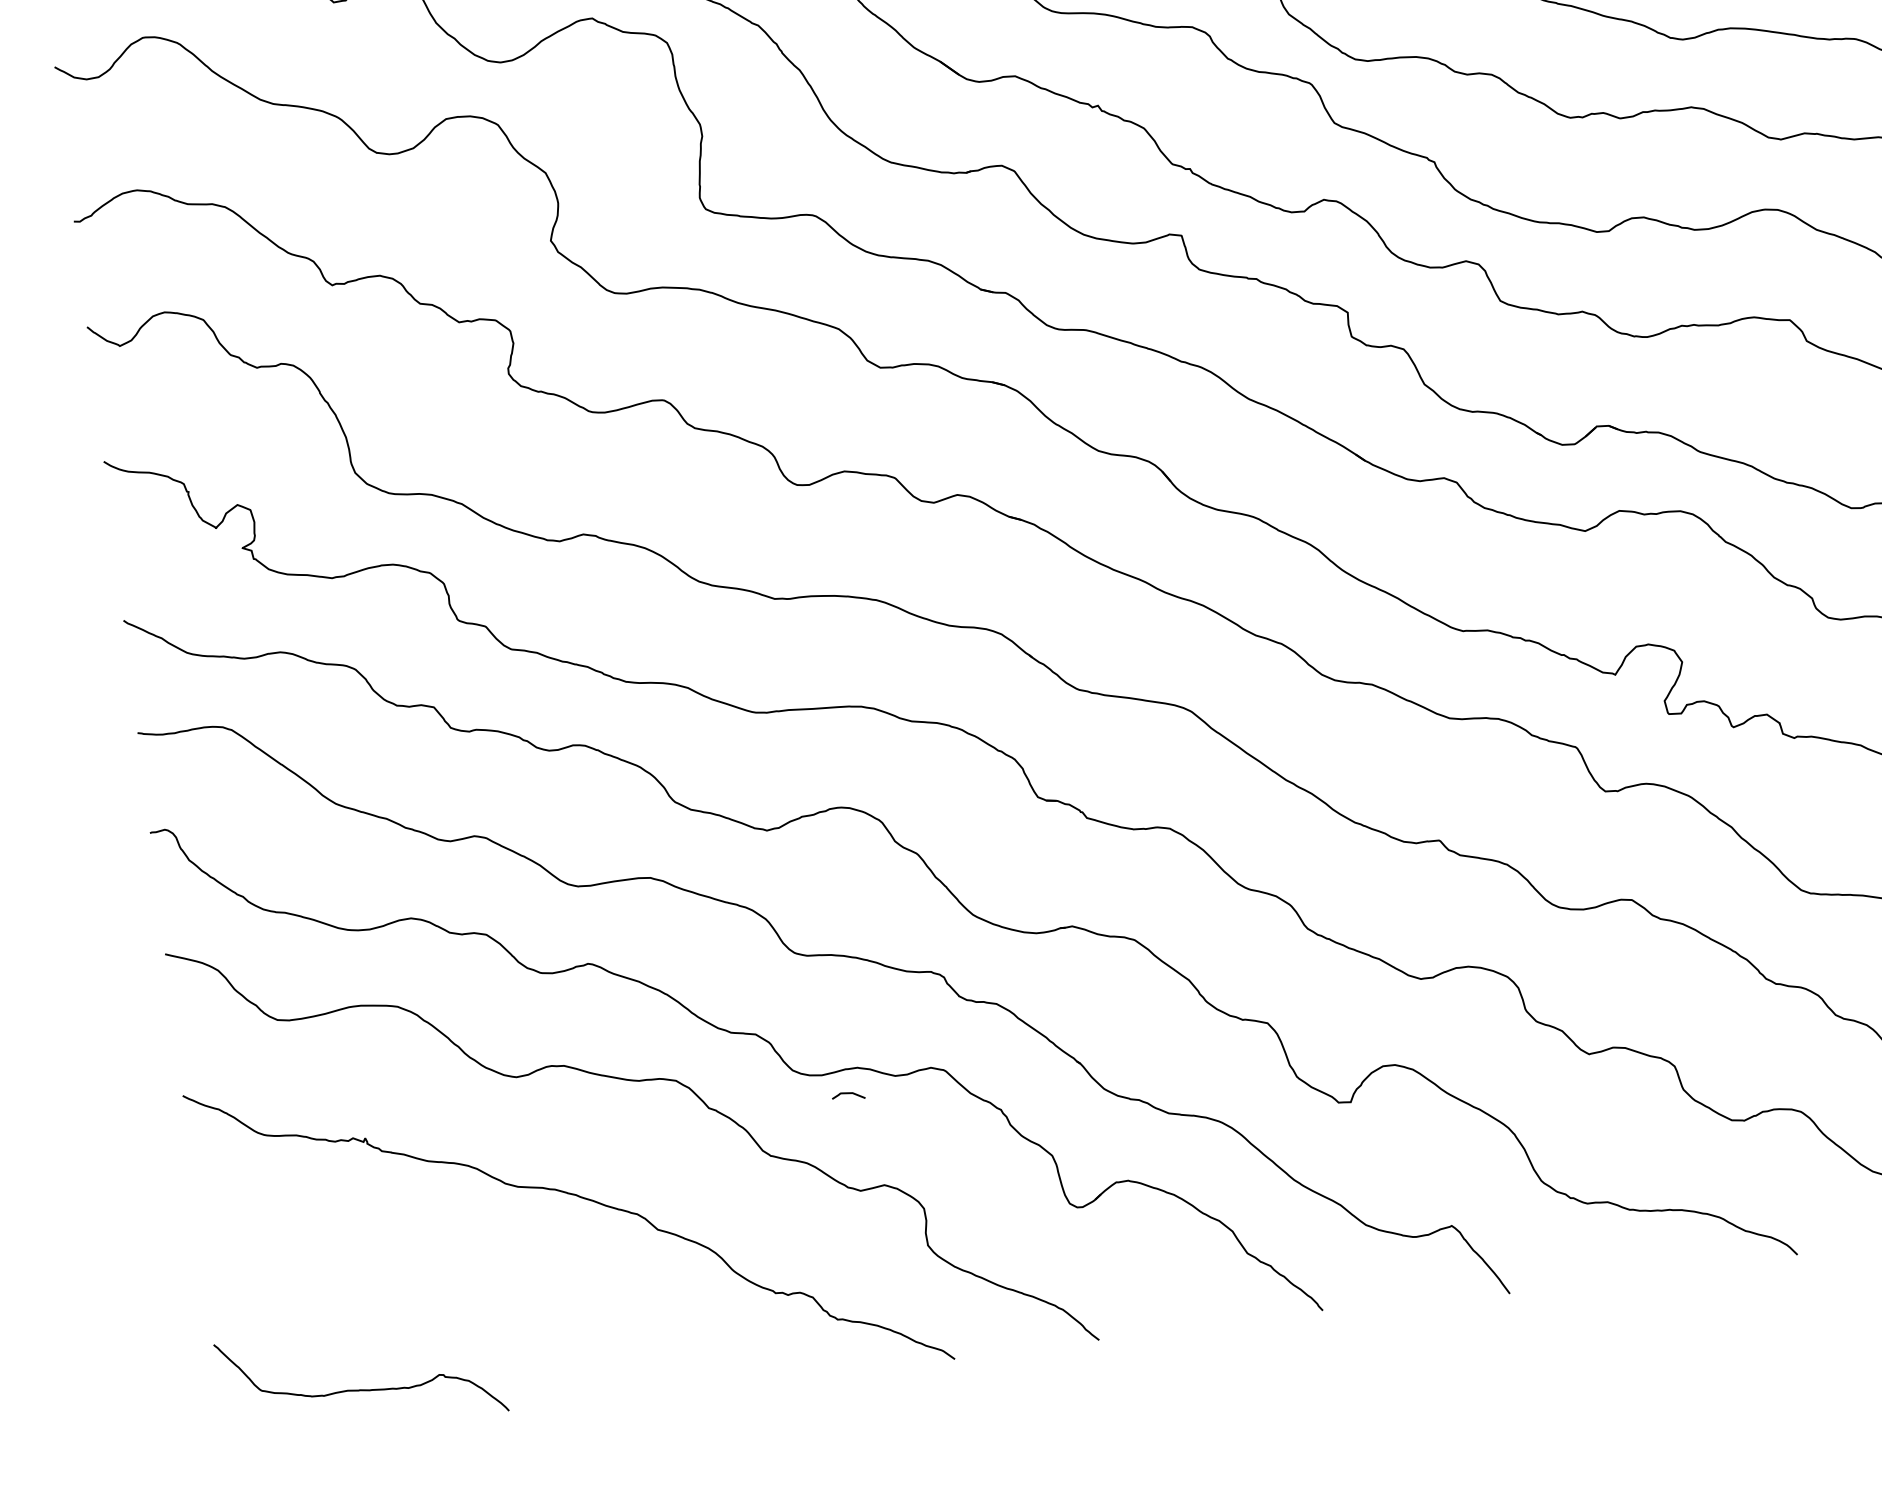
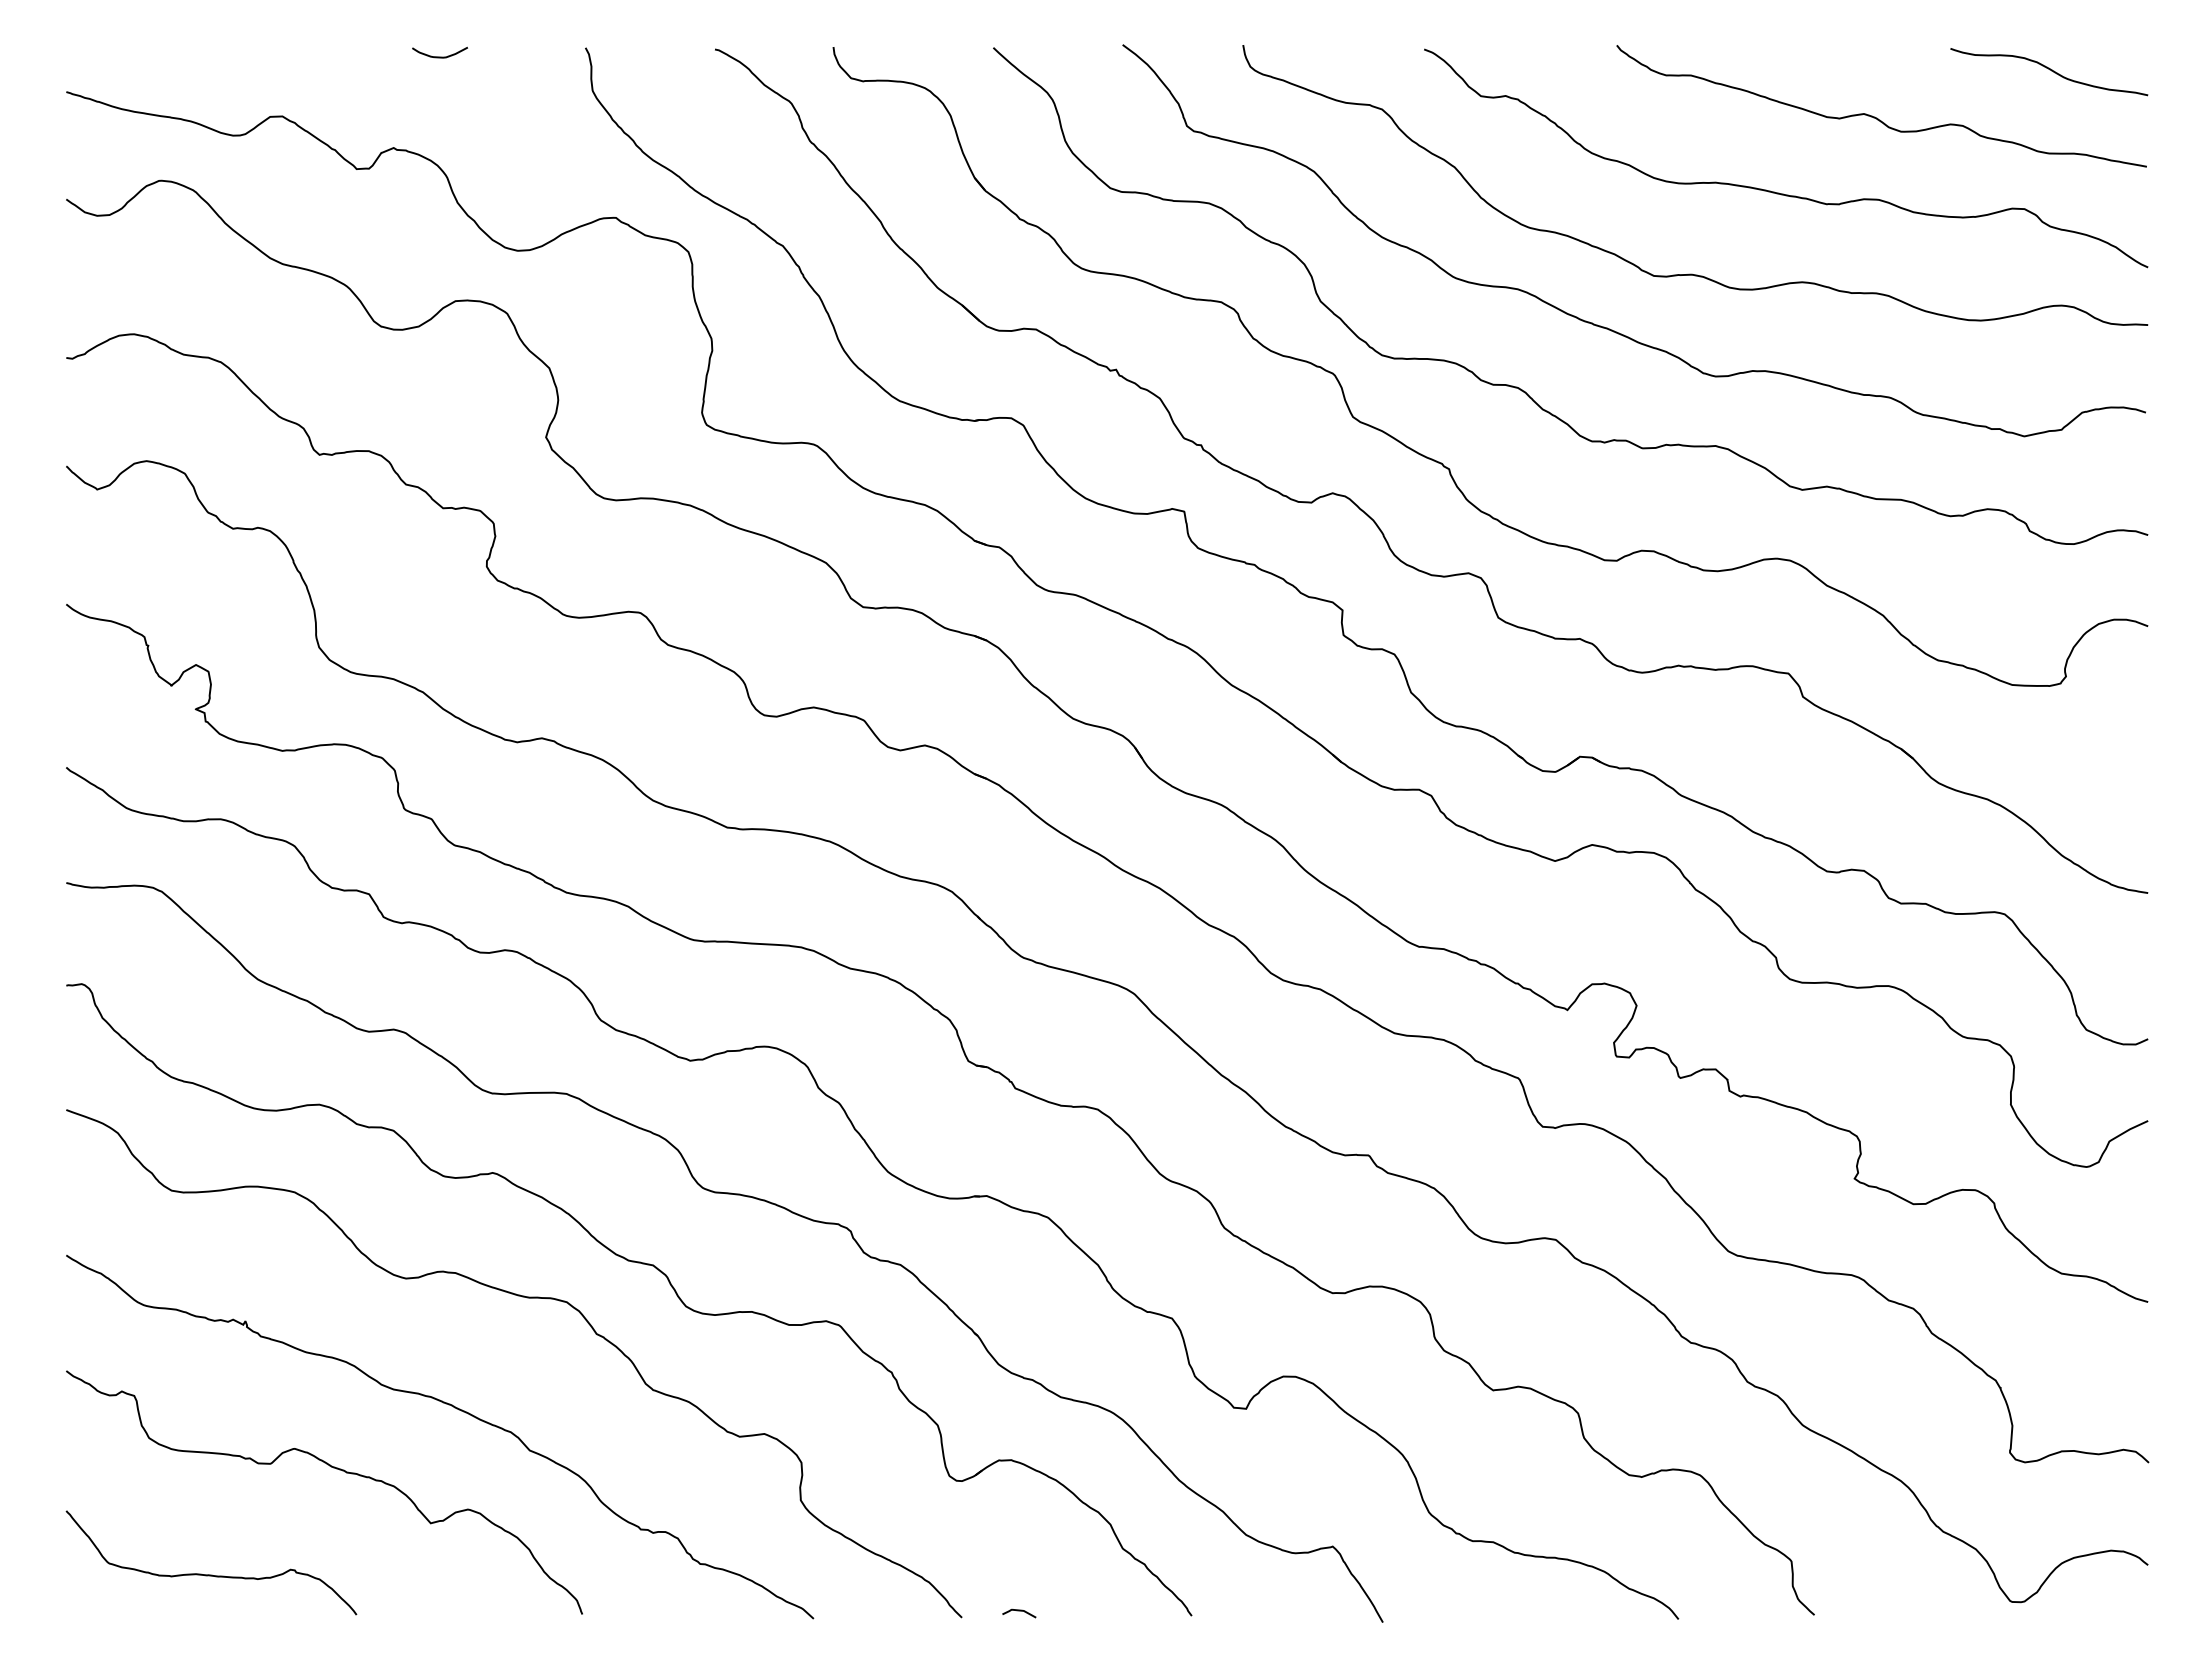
curve: (848, 1094) -> (1019, 1611), moved
curve: (468, 1271) -> (333, 1468), added

